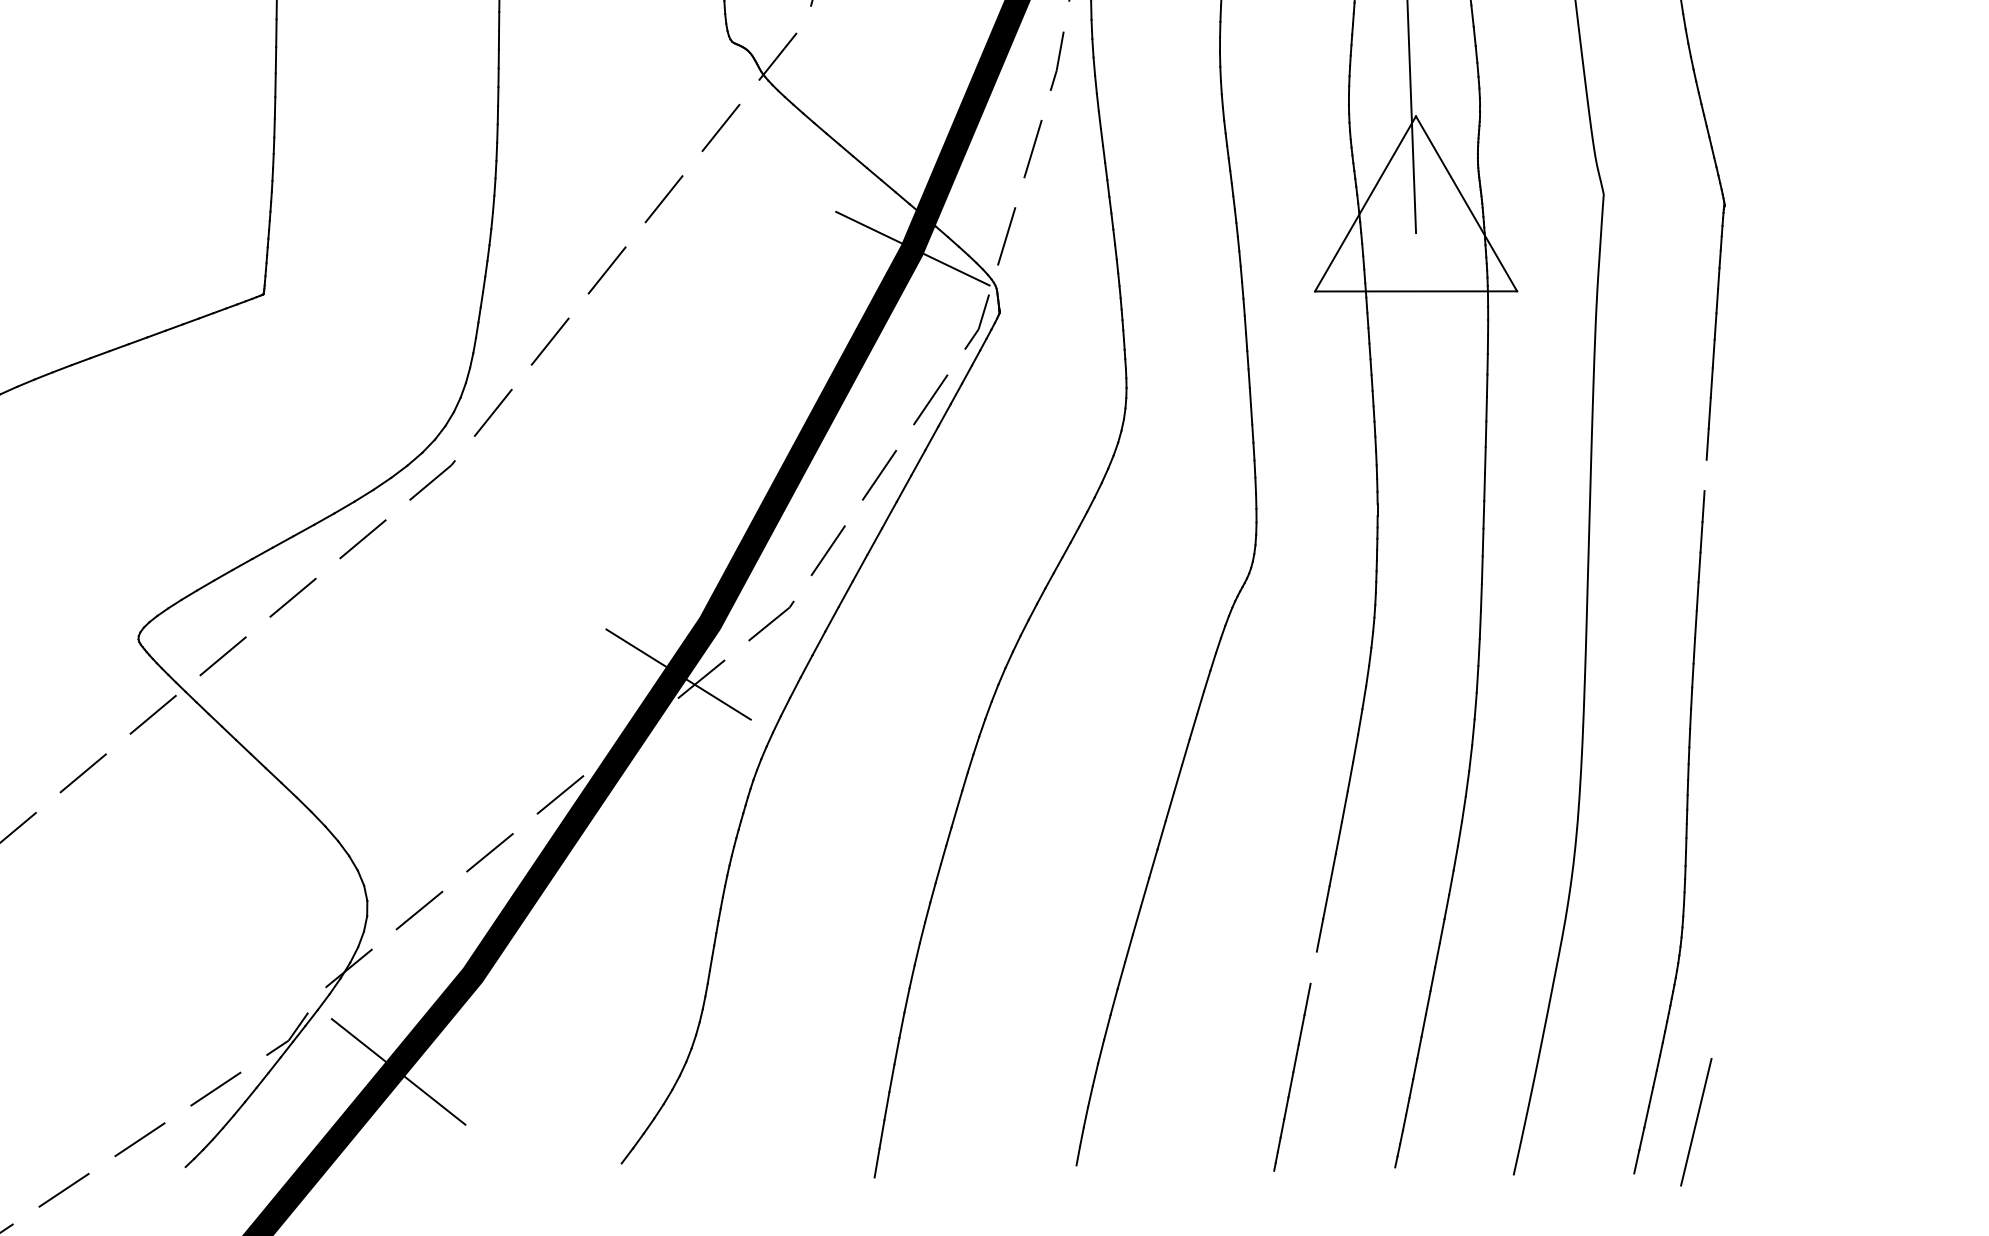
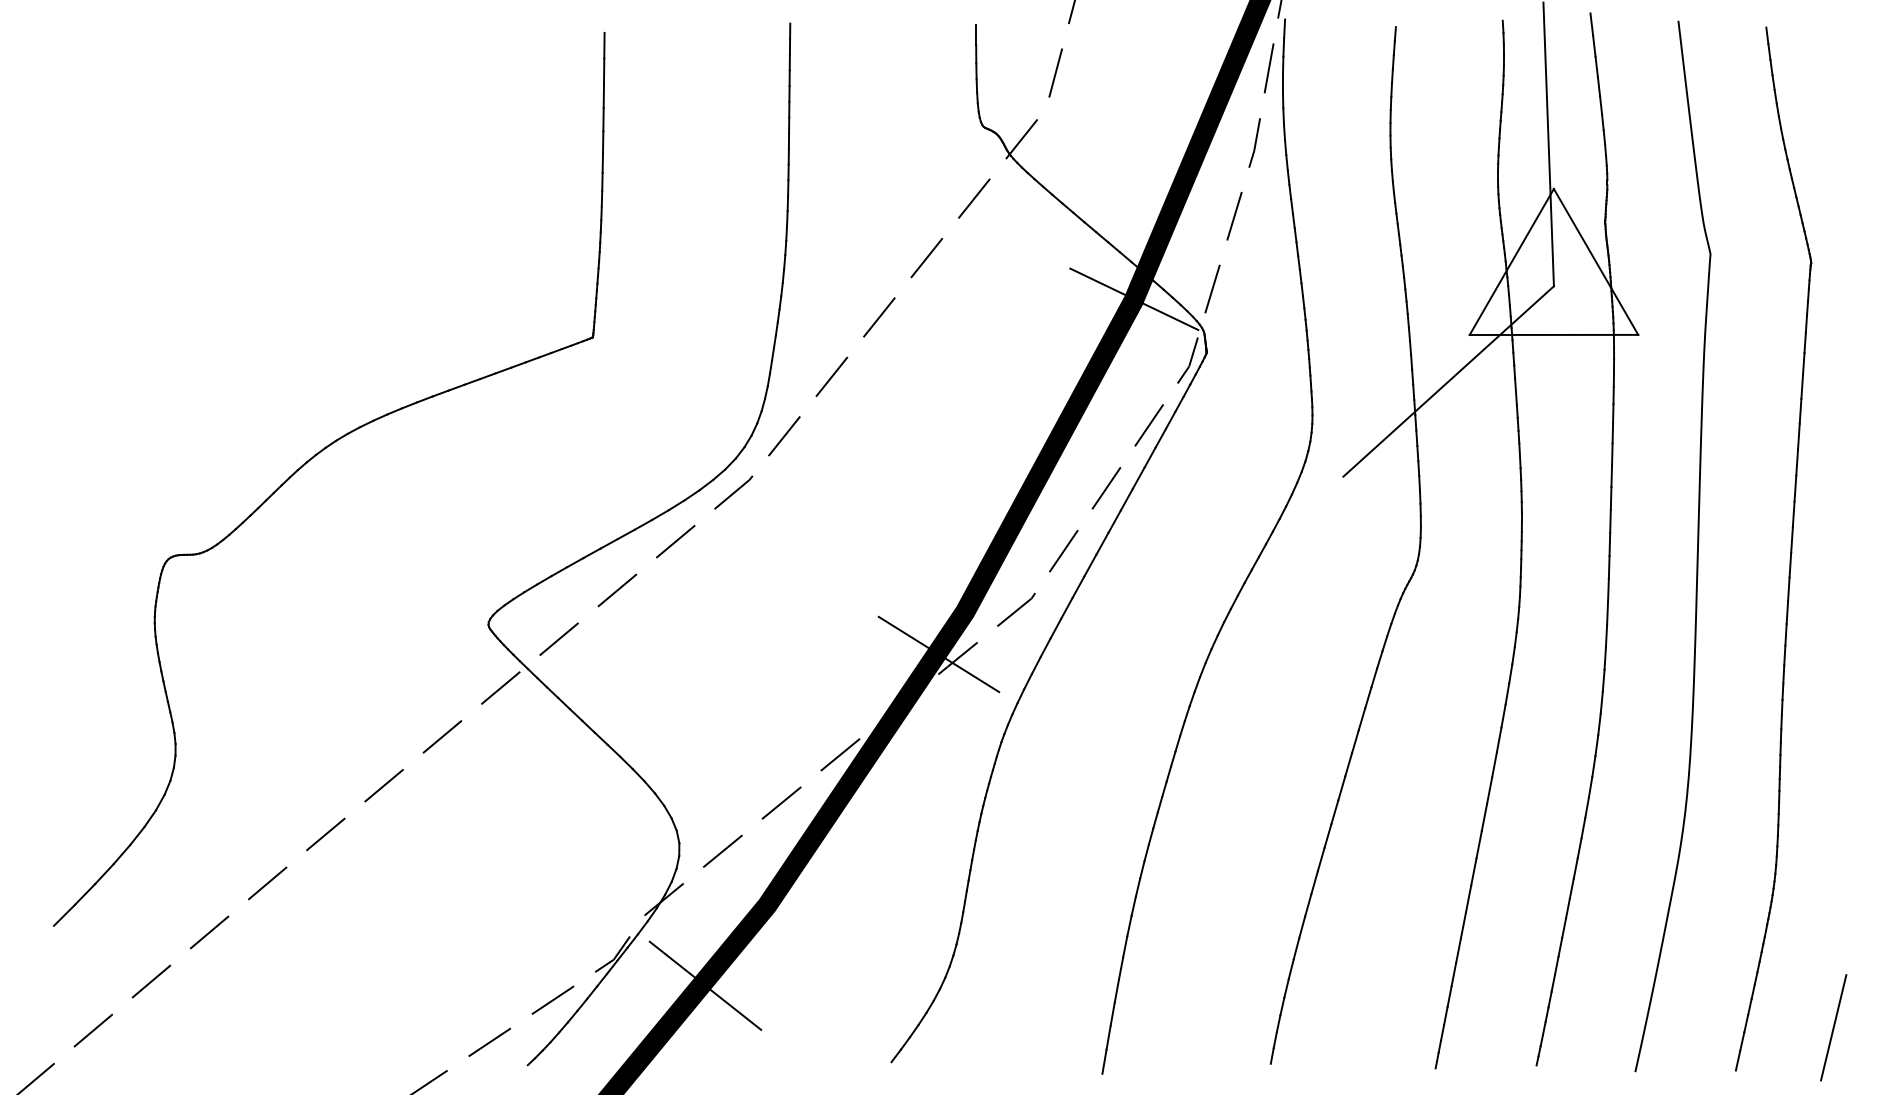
line: (1289, 347) -> (1448, 381), added
line: (1705, 475) -> (1795, 488), added
line: (1313, 967) -> (1468, 898), added
line: (1696, 1121) -> (1833, 1027), moved

